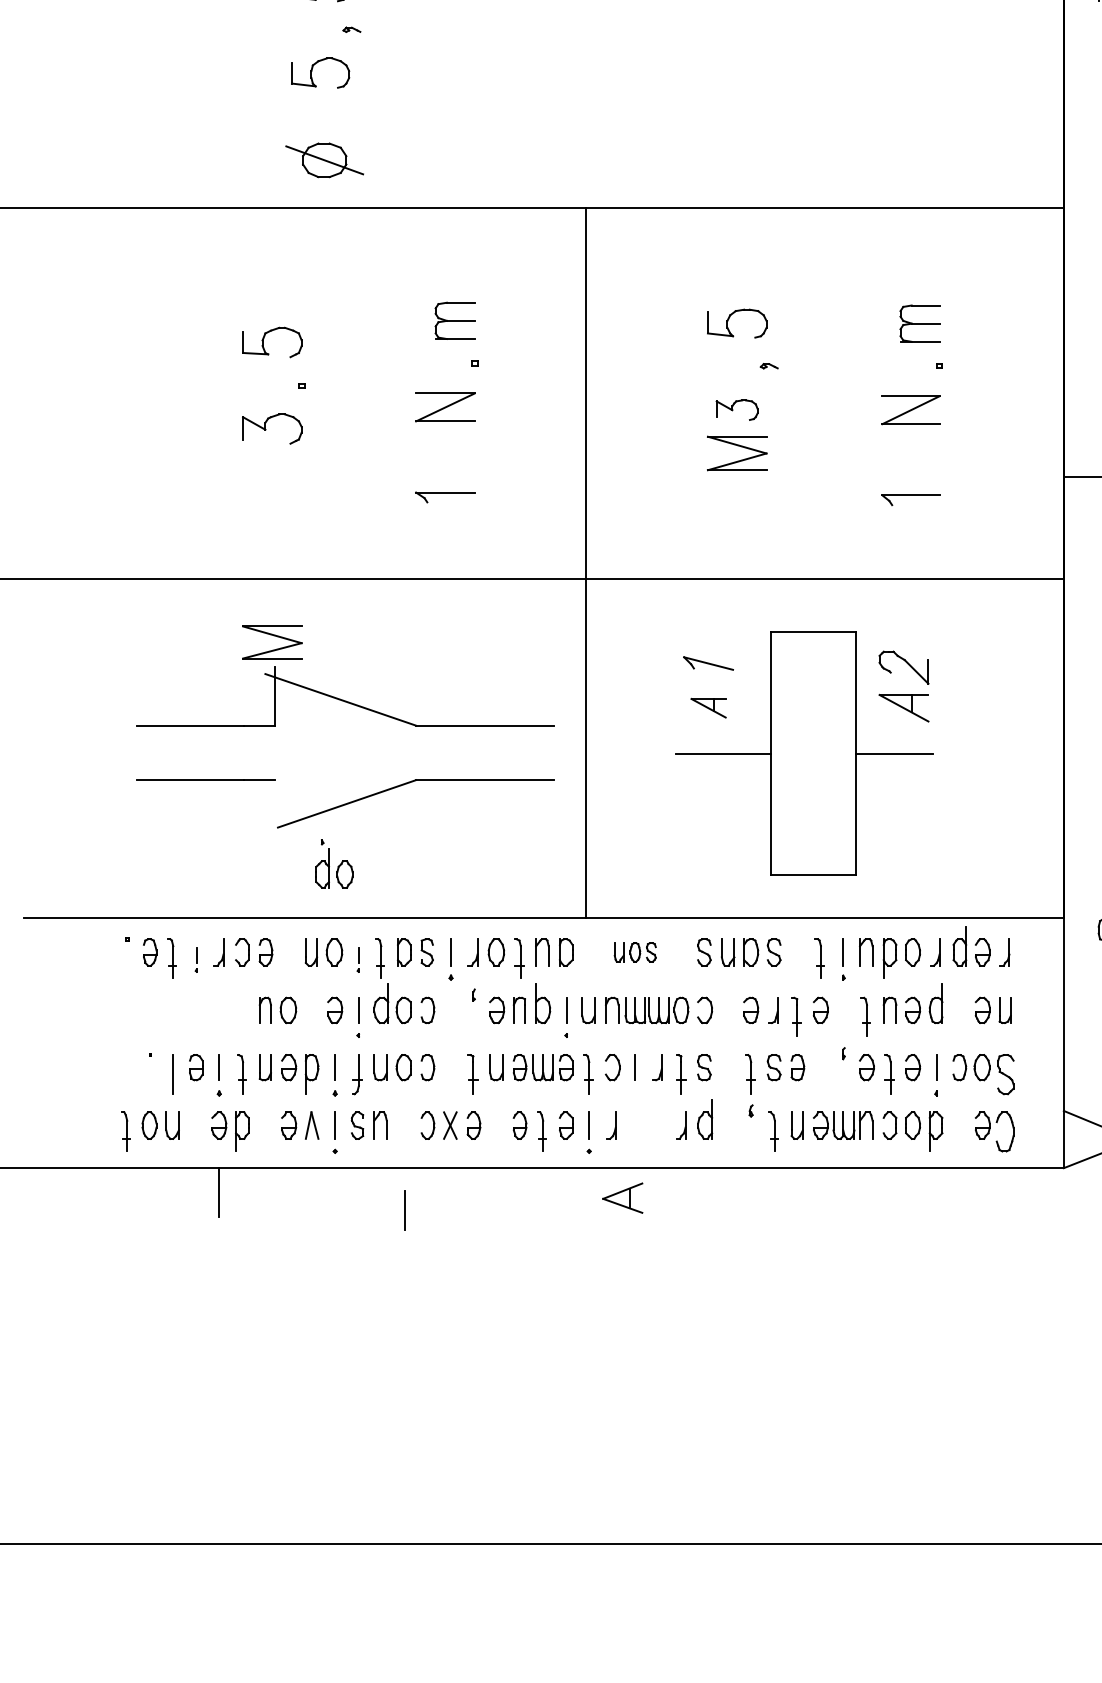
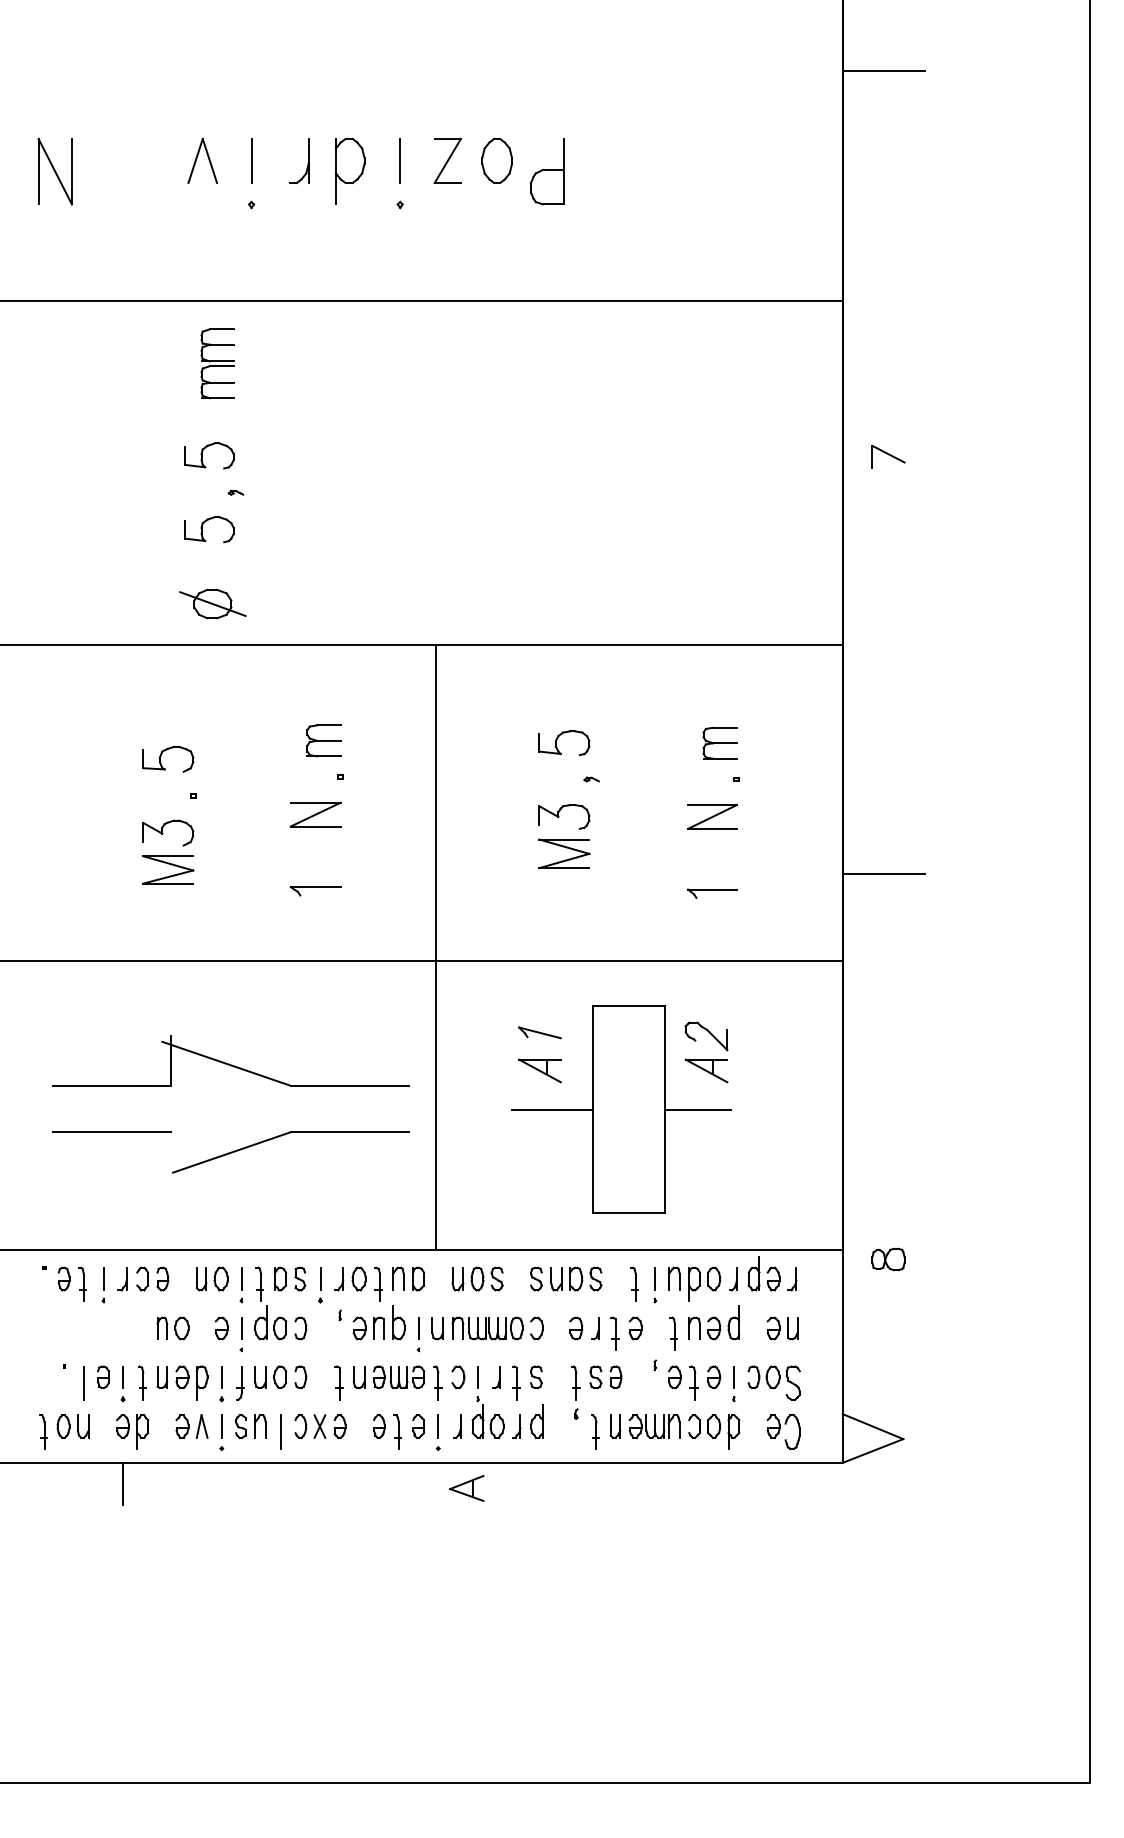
part: (737, 409) -> (564, 816), size x1.43
part: (272, 641) -> (168, 869), moved
part: (708, 707) -> (539, 1070), size x1.43
part: (333, 863) -> (487, 1417), moved
part: (635, 951) -> (477, 1278), size x1.43
part: (196, 960) -> (103, 1285), size x1.67
part: (358, 960) -> (241, 1285), size x1.67
line: (404, 1209) -> (280, 1431), moved

